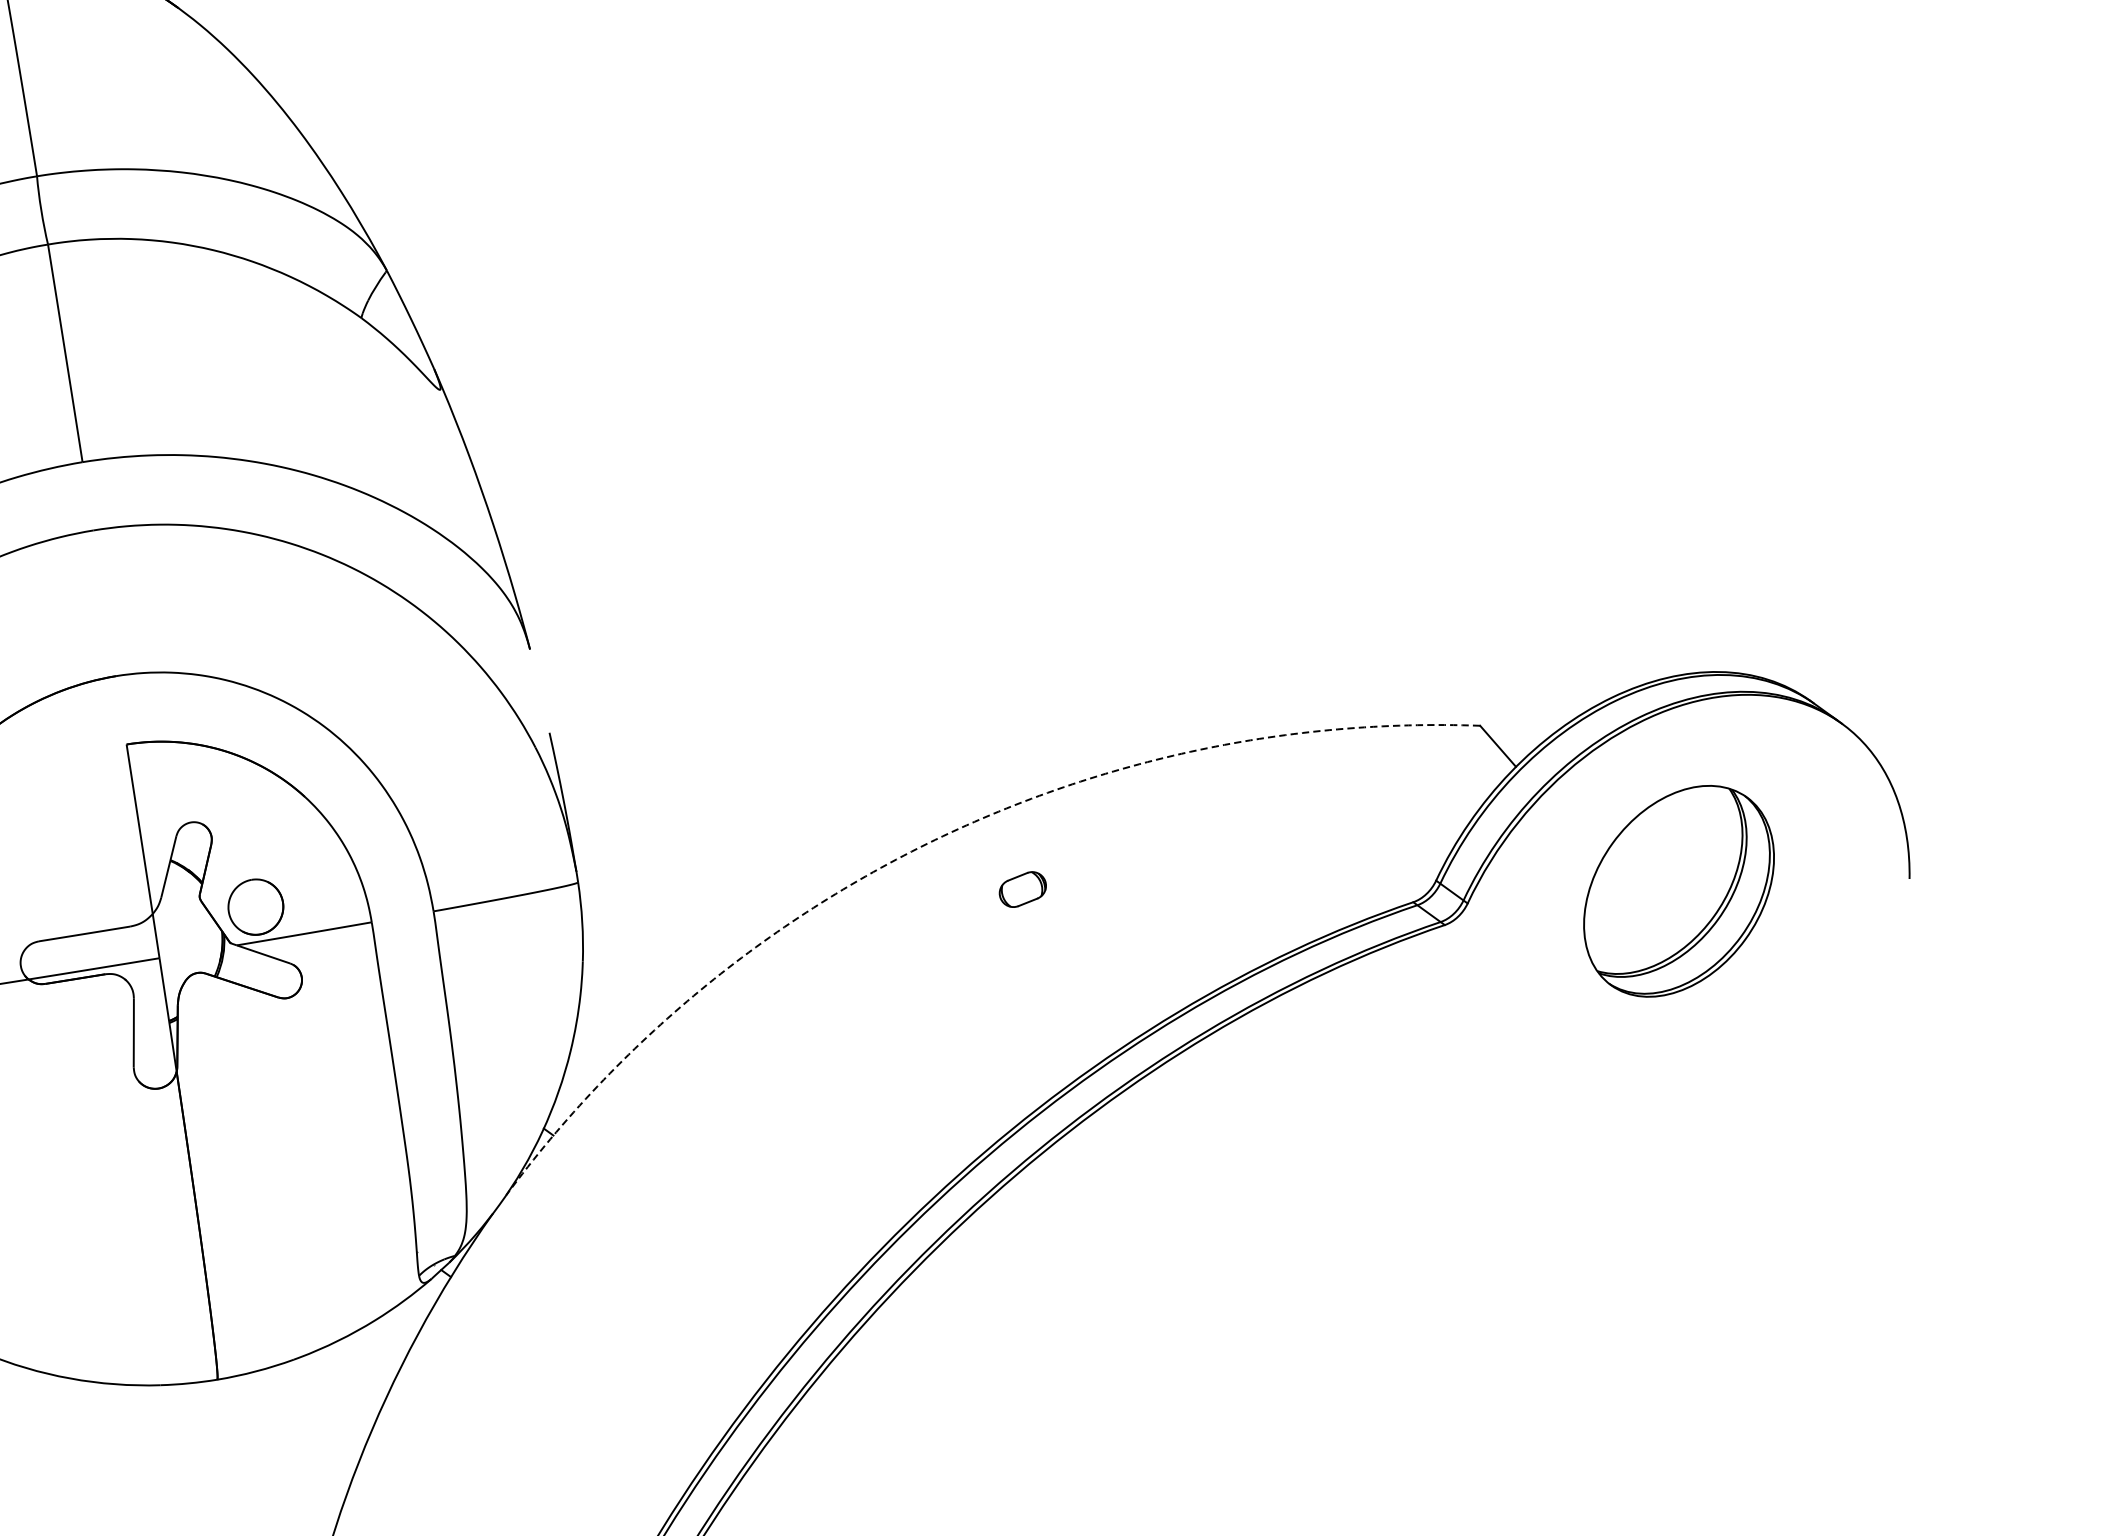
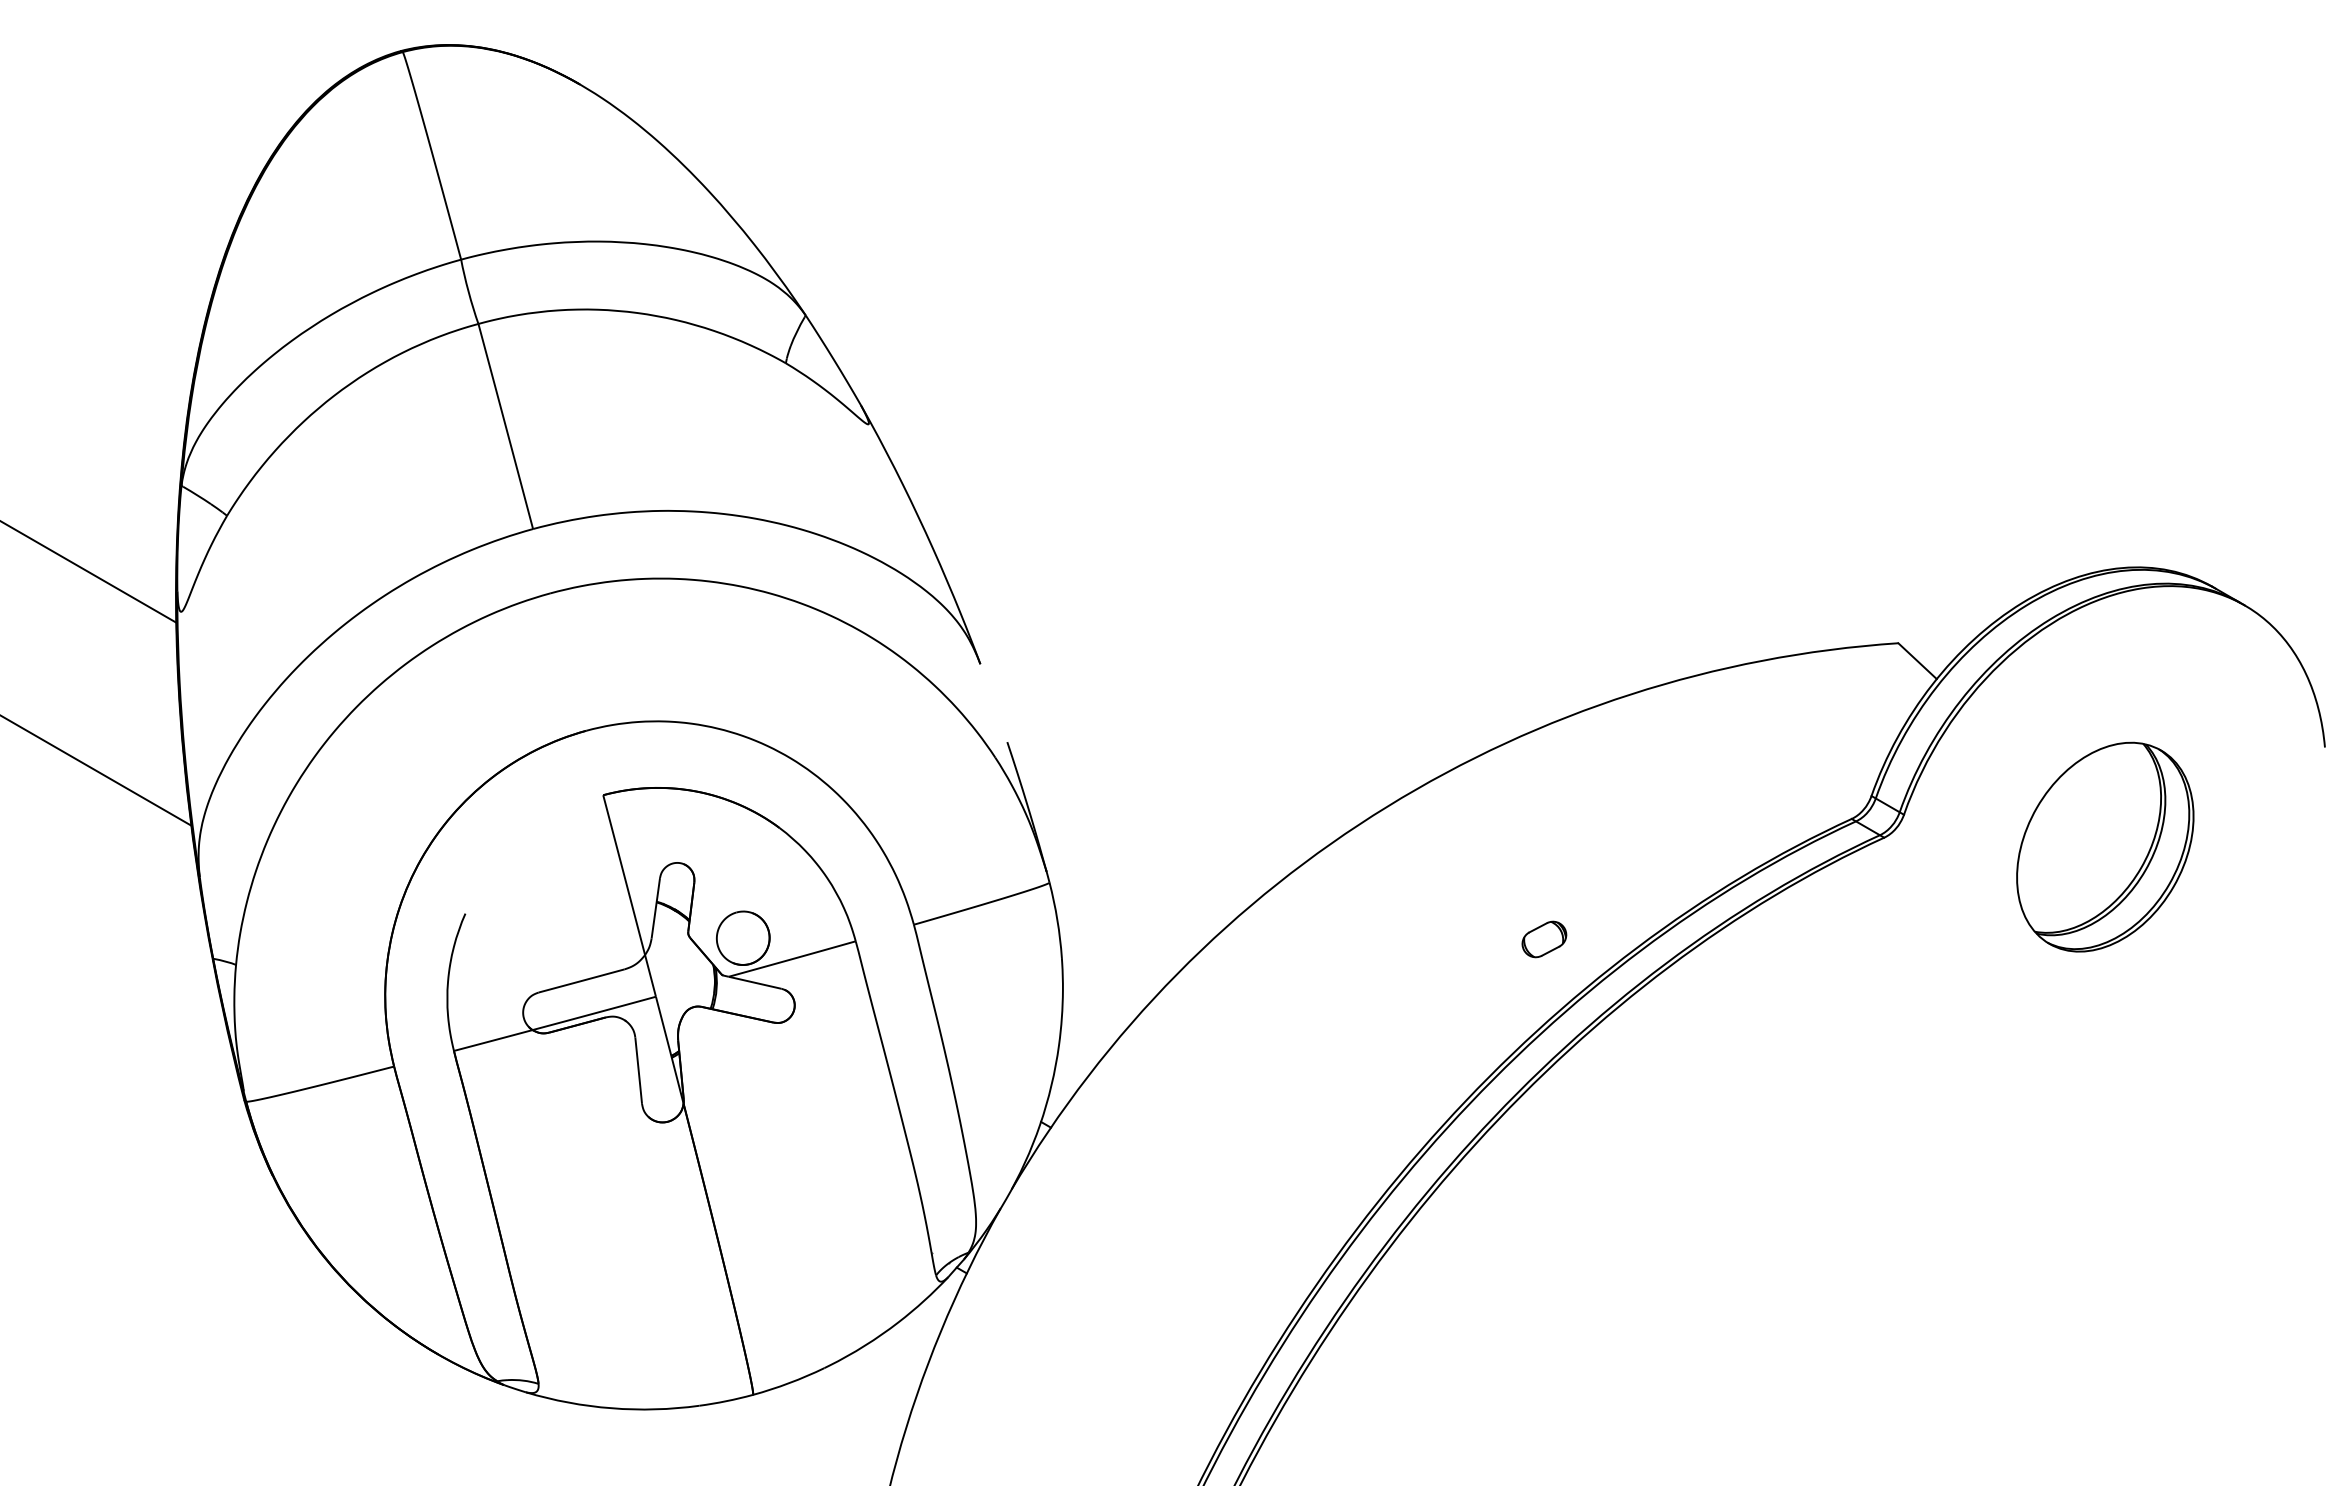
arc: (935, 839) -> (1387, 806), dashed -> solid
part: (1022, 889) -> (1544, 939), moved
part: (1679, 890) -> (2105, 846), moved

